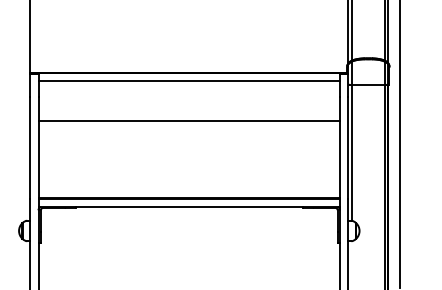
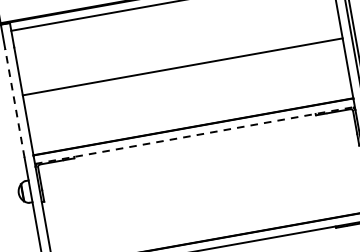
line: (188, 121) -> (181, 67), moved
line: (30, 147) -> (15, 102), solid -> dashed
line: (189, 206) -> (195, 135), solid -> dashed

